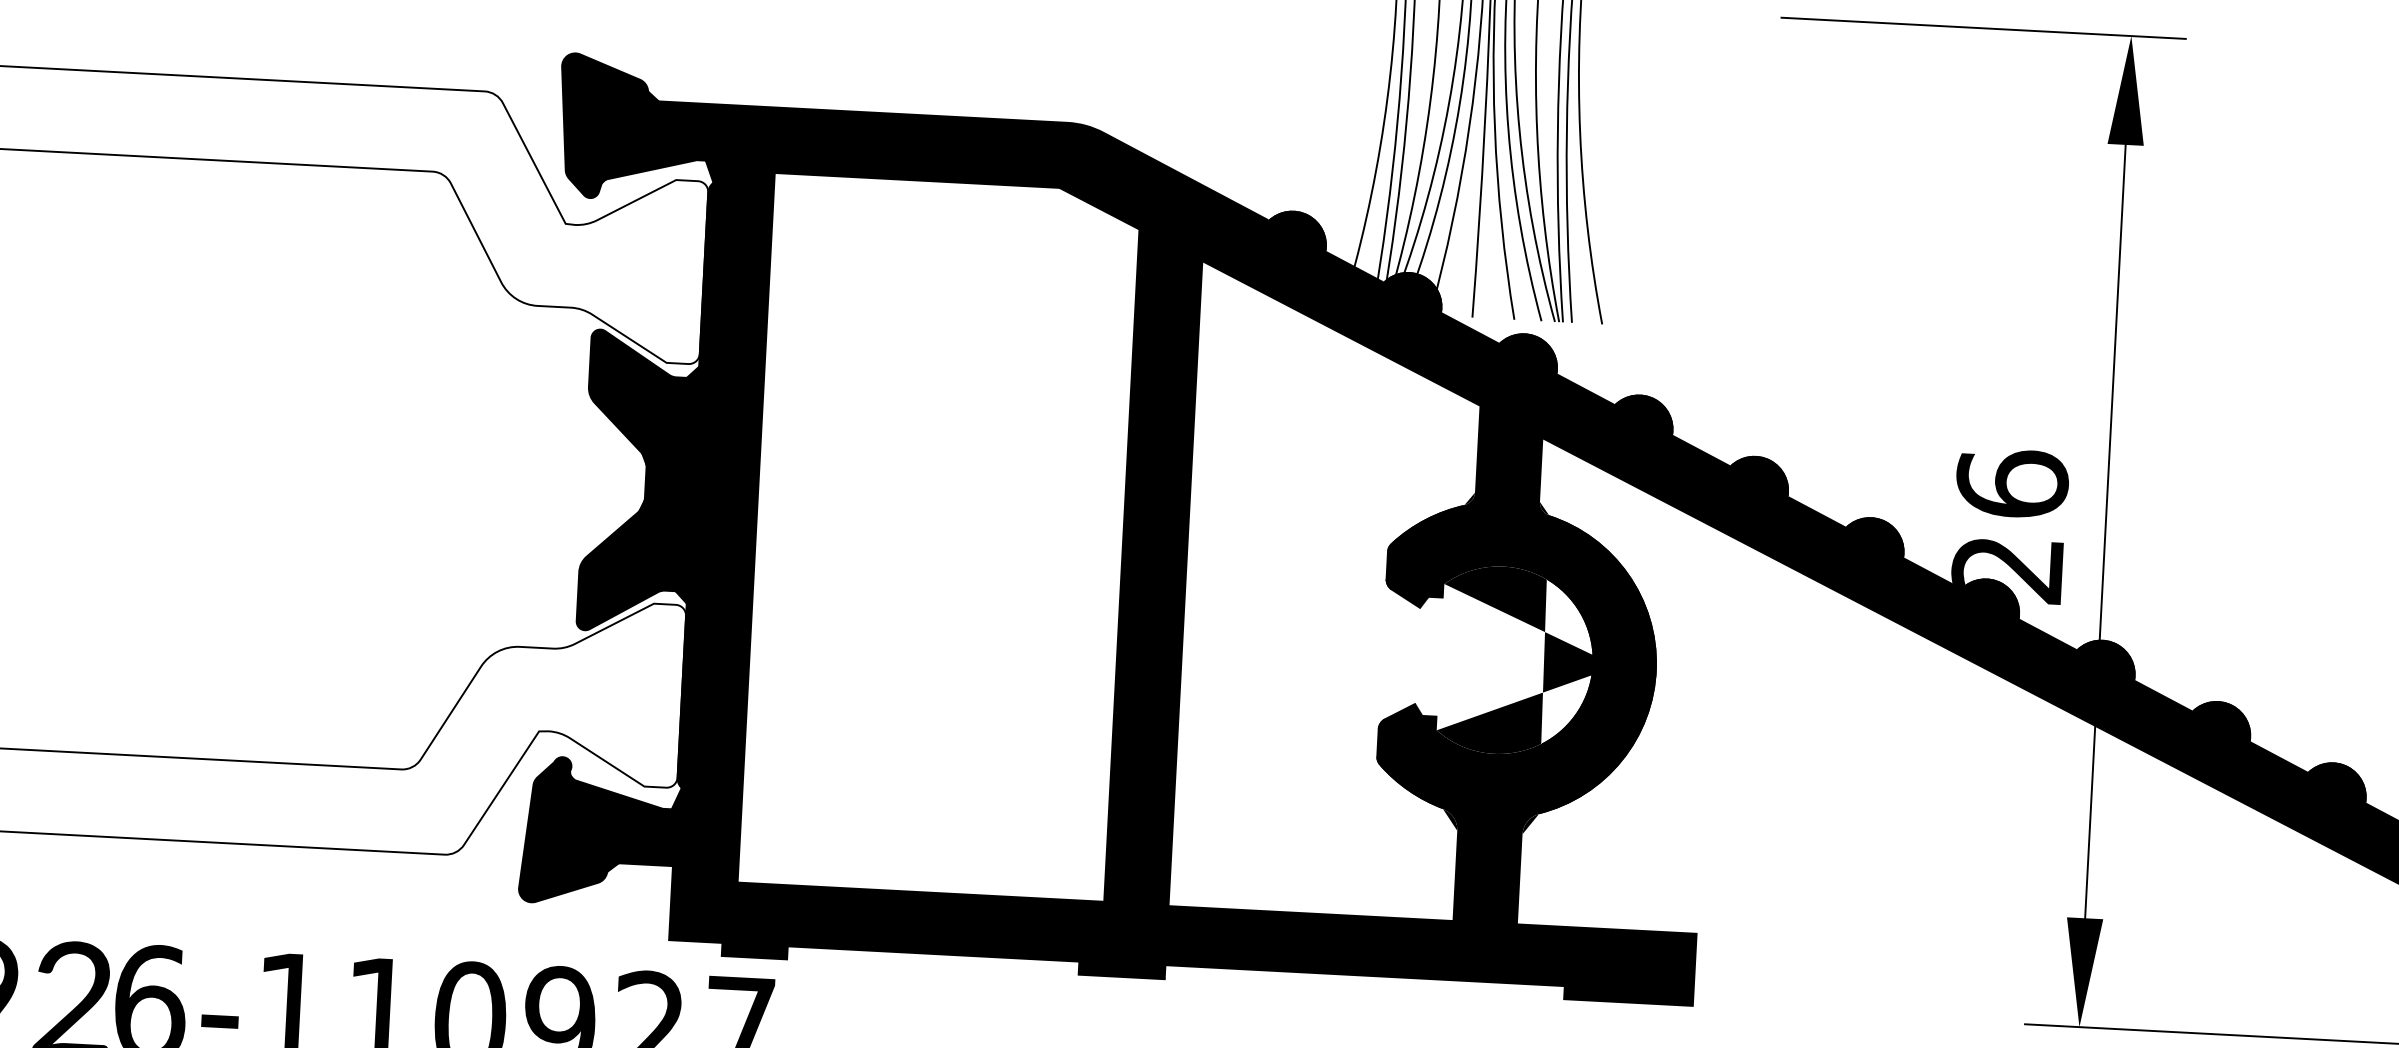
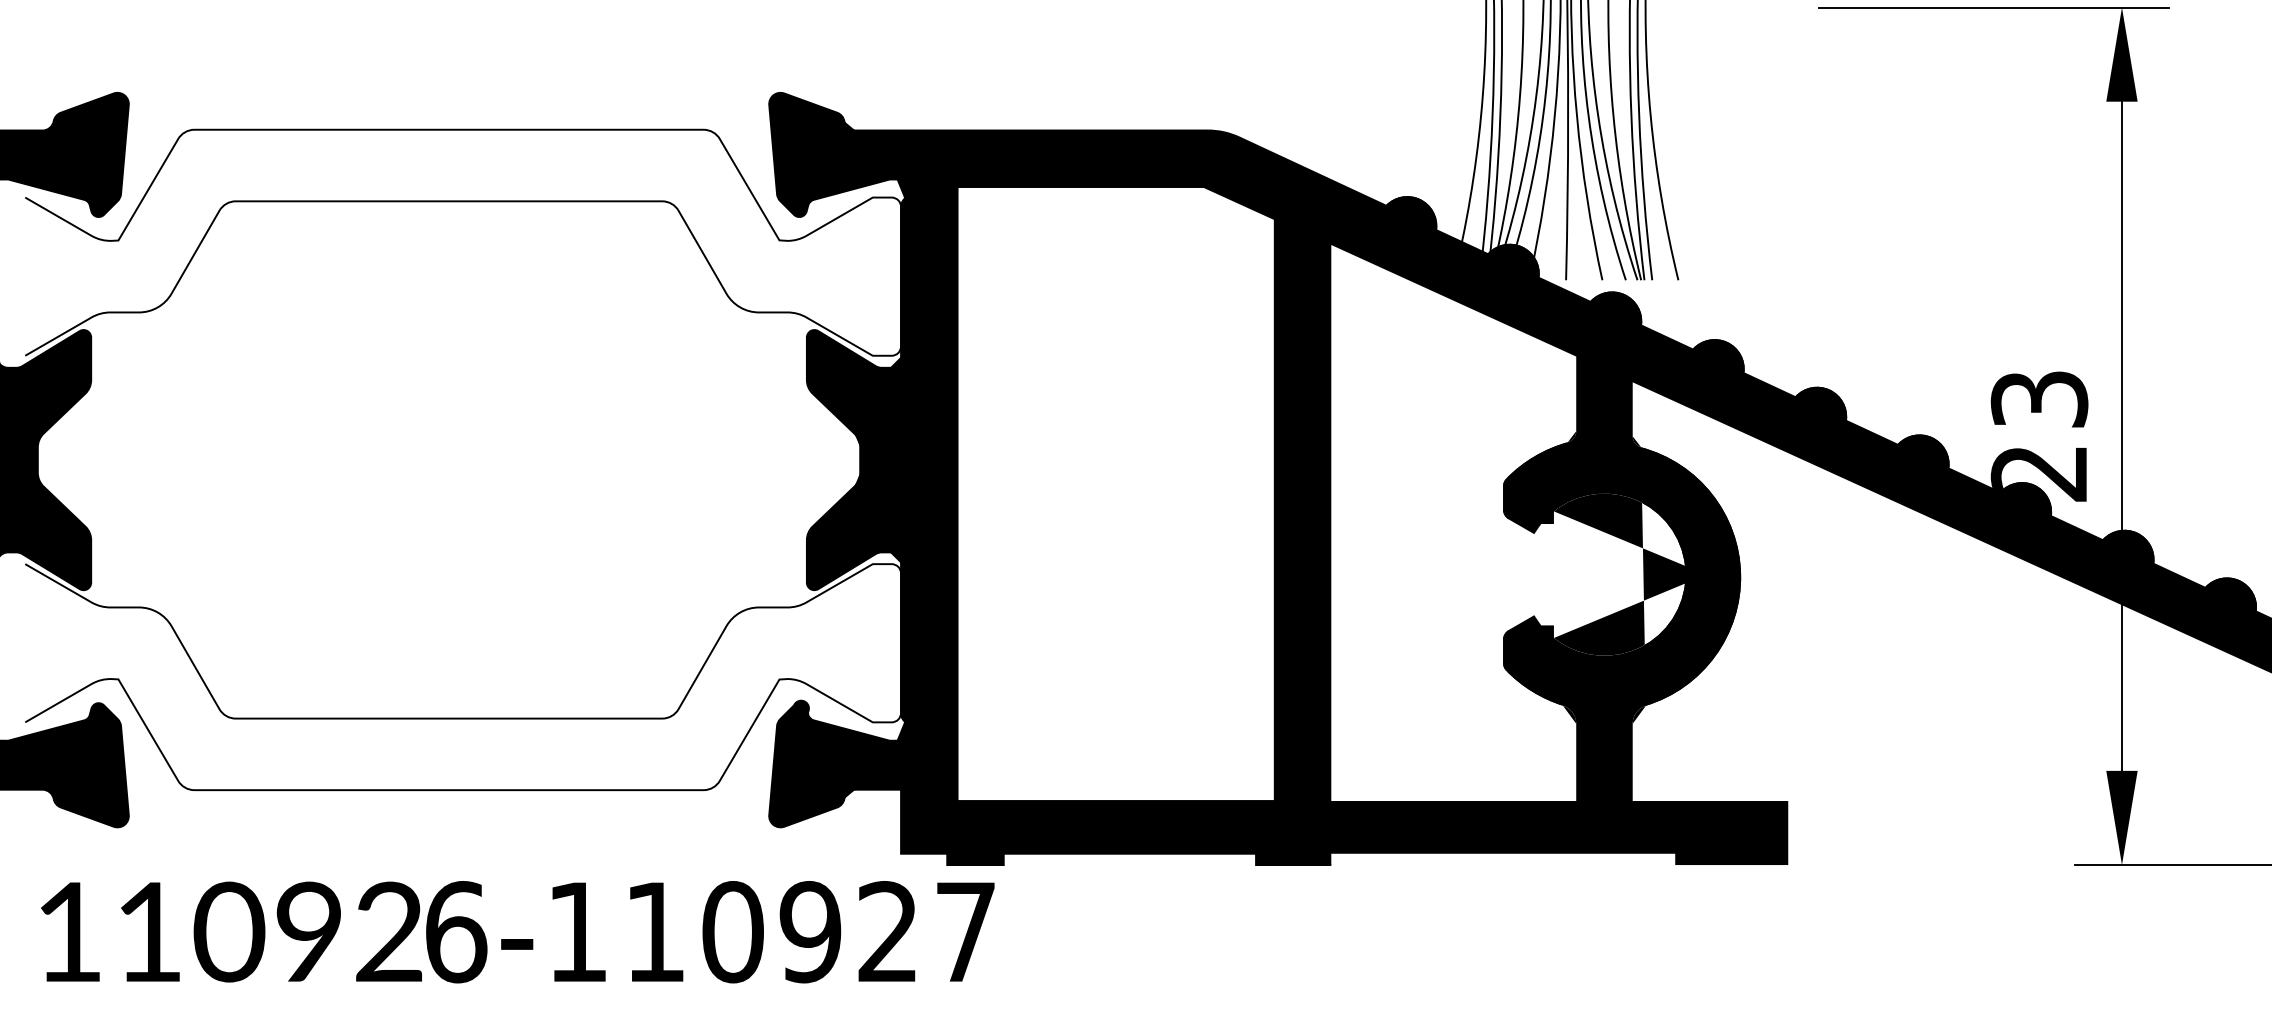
text: (2012, 482) -> (2039, 398), 26 -> 23

